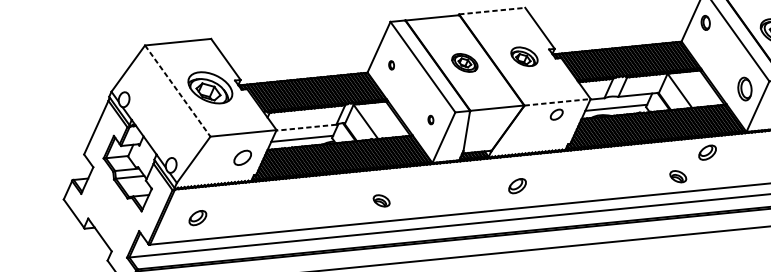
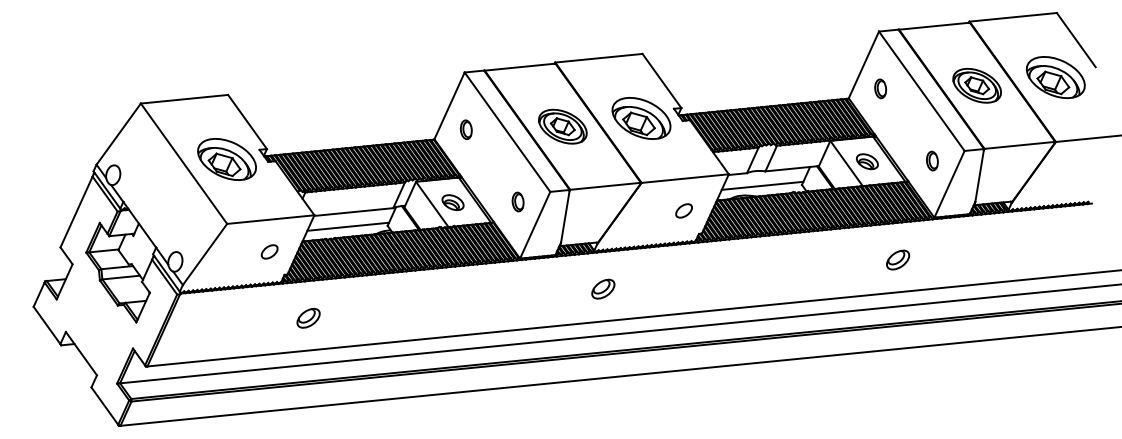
line: (491, 11) -> (598, 58), dashed -> solid
part: (705, 22) -> (880, 88), moved
part: (524, 56) -> (641, 118), size x1.67
part: (464, 62) -> (562, 126), size x1.43
part: (391, 65) -> (465, 129), size x1.67
part: (745, 88) -> (932, 160), size x0.62
line: (178, 91) -> (184, 164), dashed -> solid
line: (557, 102) -> (685, 178), dashed -> solid
part: (556, 114) -> (683, 210), moved
part: (430, 119) -> (517, 201), size x1.67
line: (306, 128) -> (353, 212), dashed -> solid
part: (707, 152) -> (898, 259), moved
part: (242, 157) -> (269, 251), size x0.71
part: (678, 176) -> (867, 161), moved
part: (517, 185) -> (603, 288), moved
part: (381, 200) -> (452, 202), moved
part: (197, 217) -> (308, 317), moved

